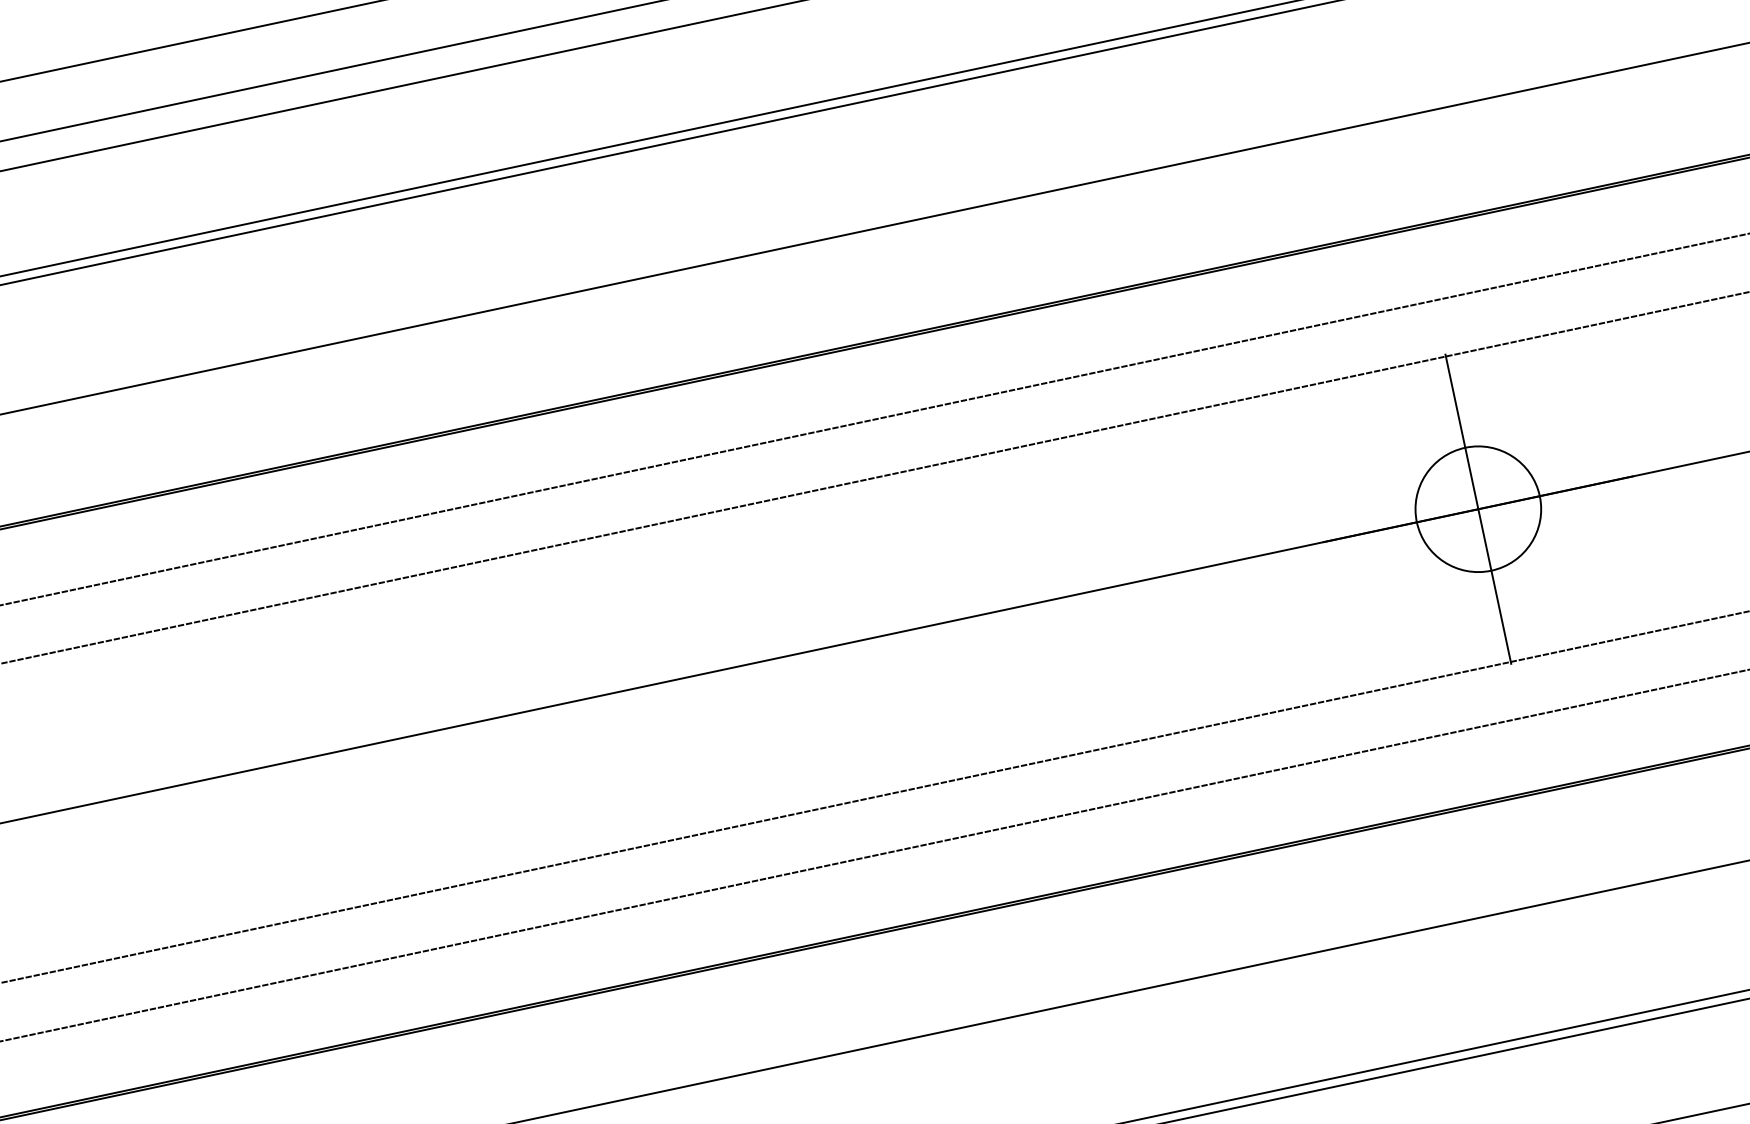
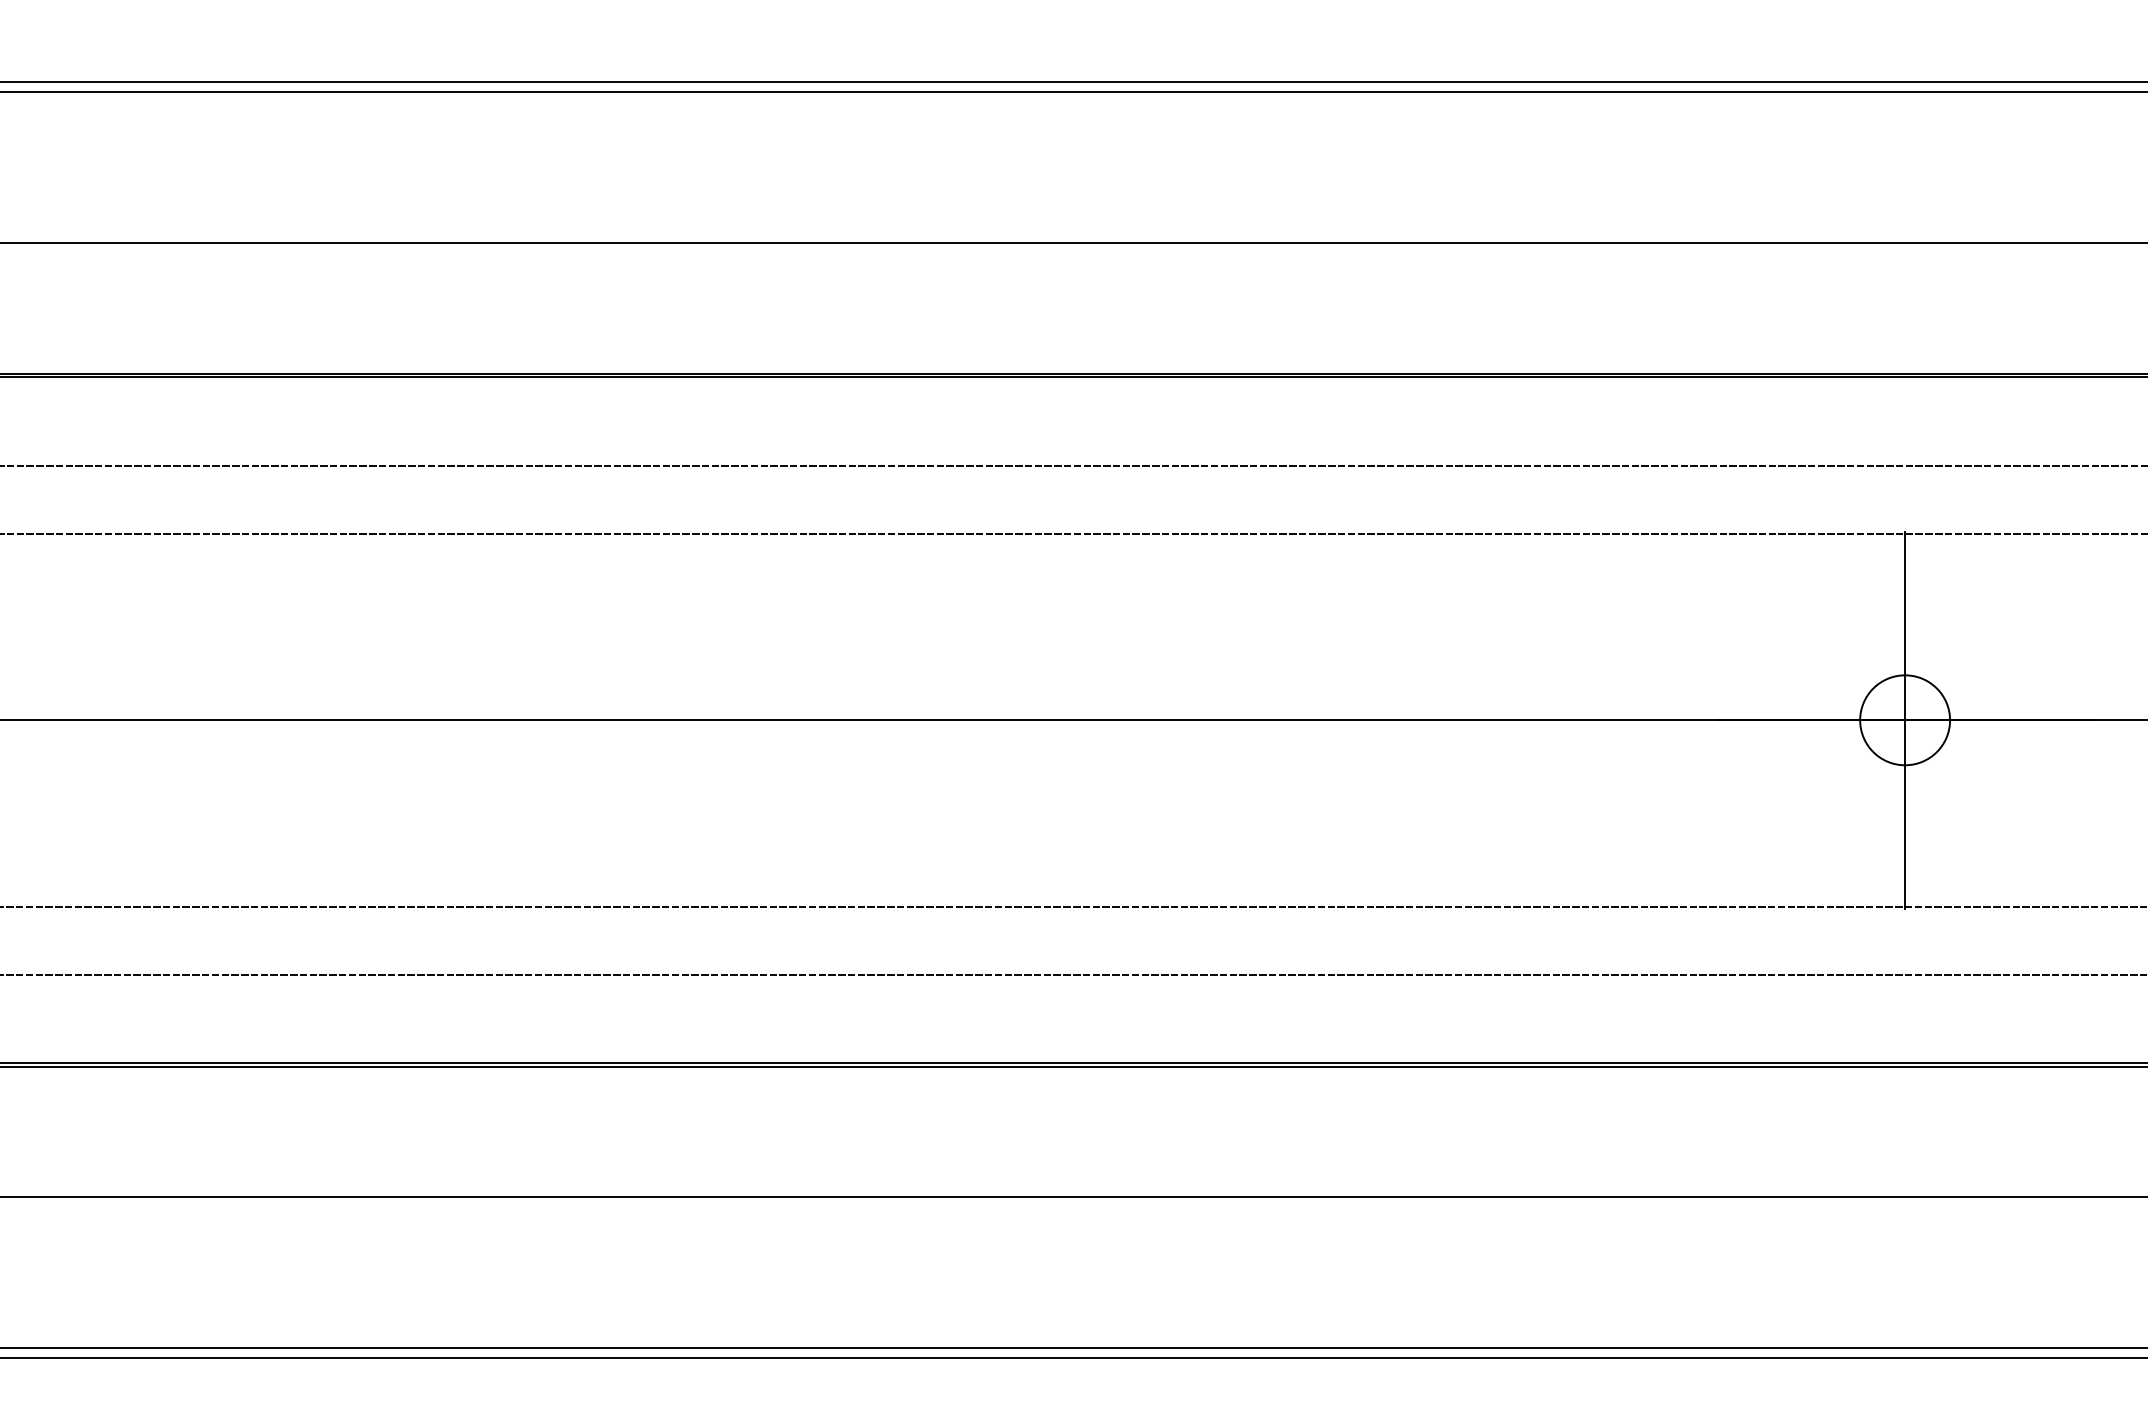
circle: (1478, 509) -> (1905, 720), size x0.6

